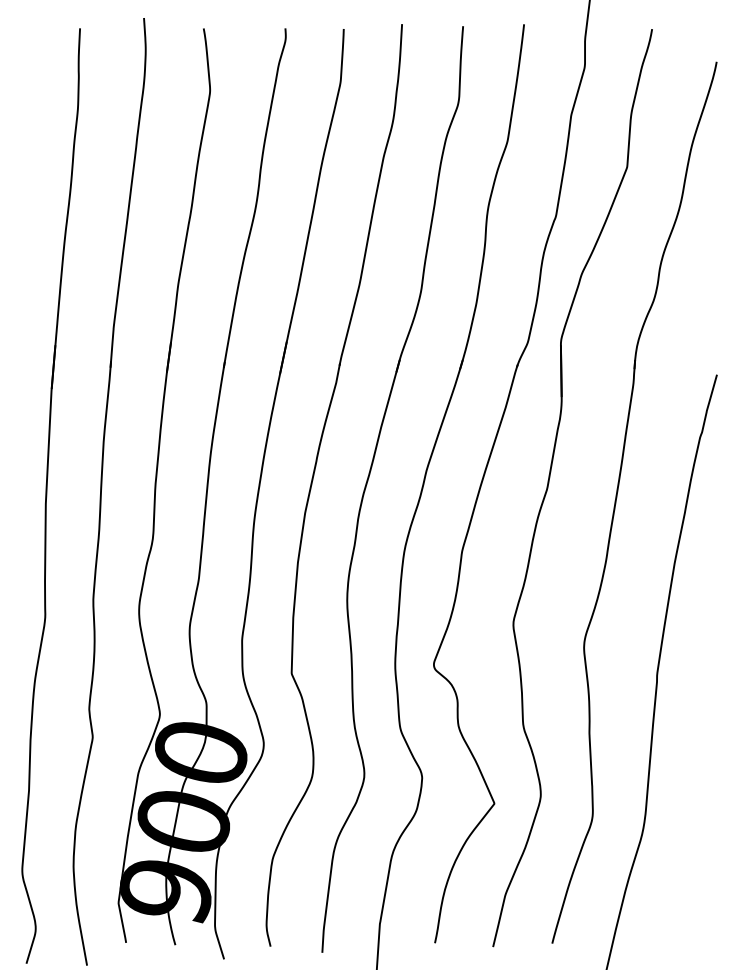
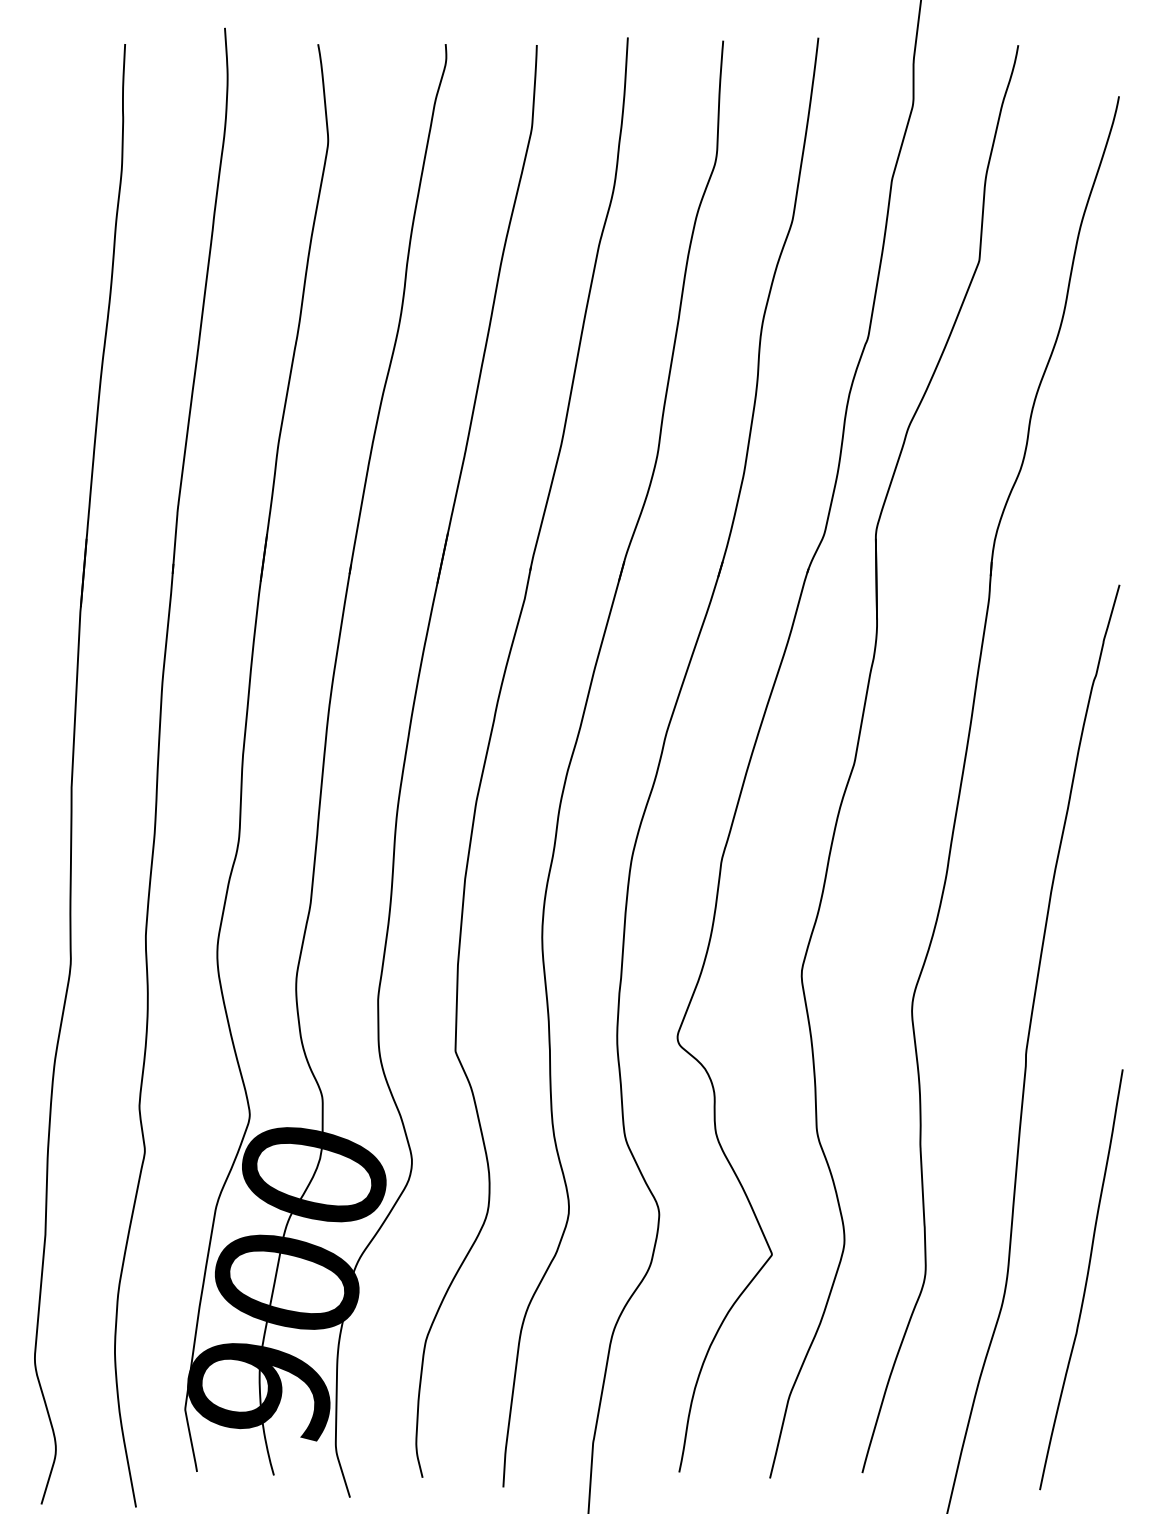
curve: (694, 821) -> (1084, 1282), added

